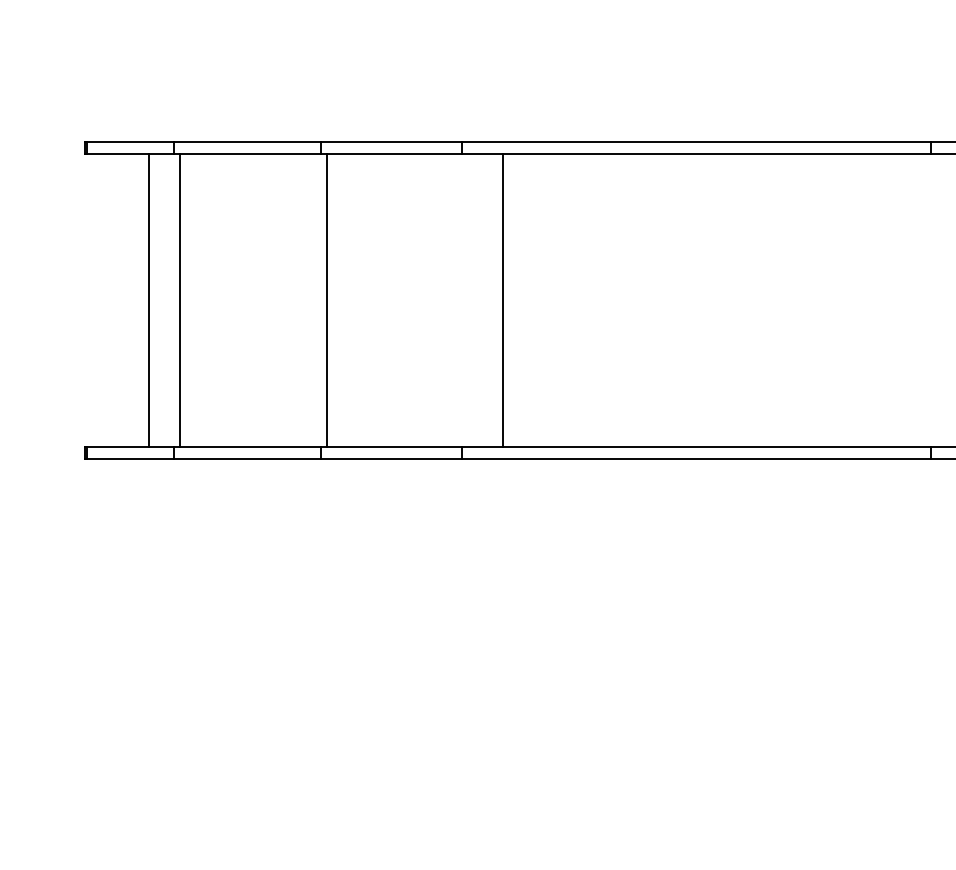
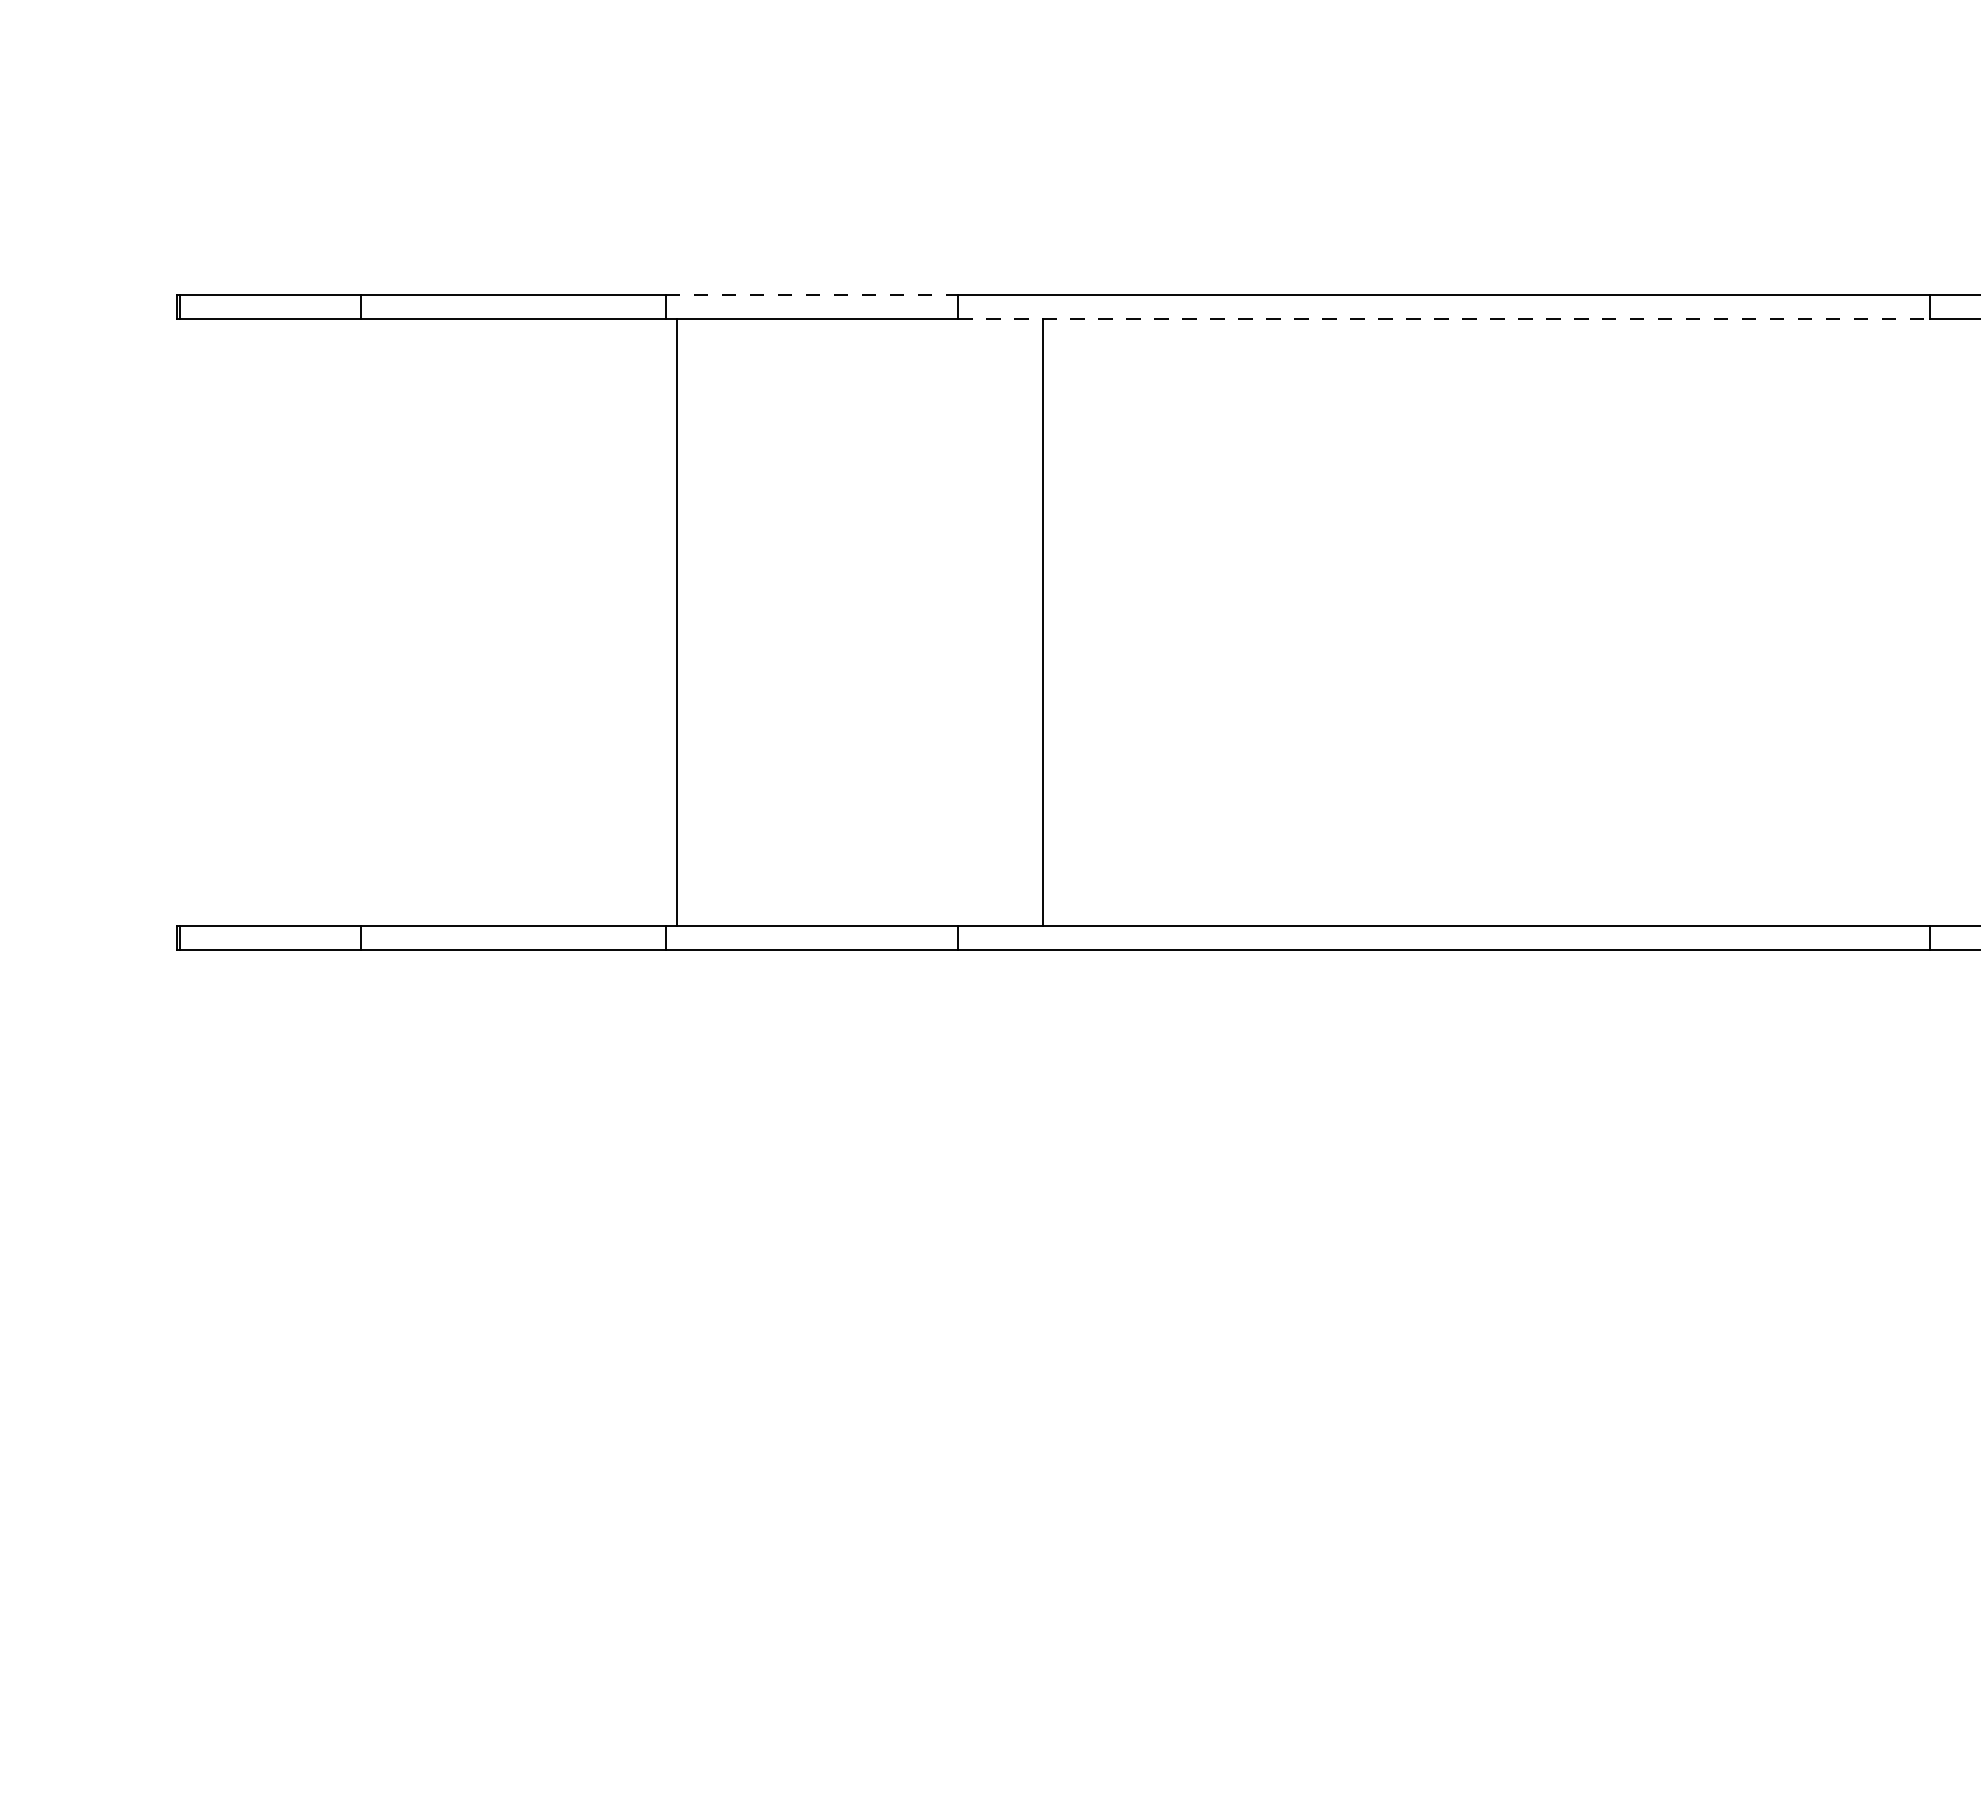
line: (391, 142) -> (811, 295), solid -> dashed
line: (696, 154) -> (1443, 320), solid -> dashed
line: (149, 300) -> (309, 622), removed
line: (179, 300) -> (371, 622), removed

